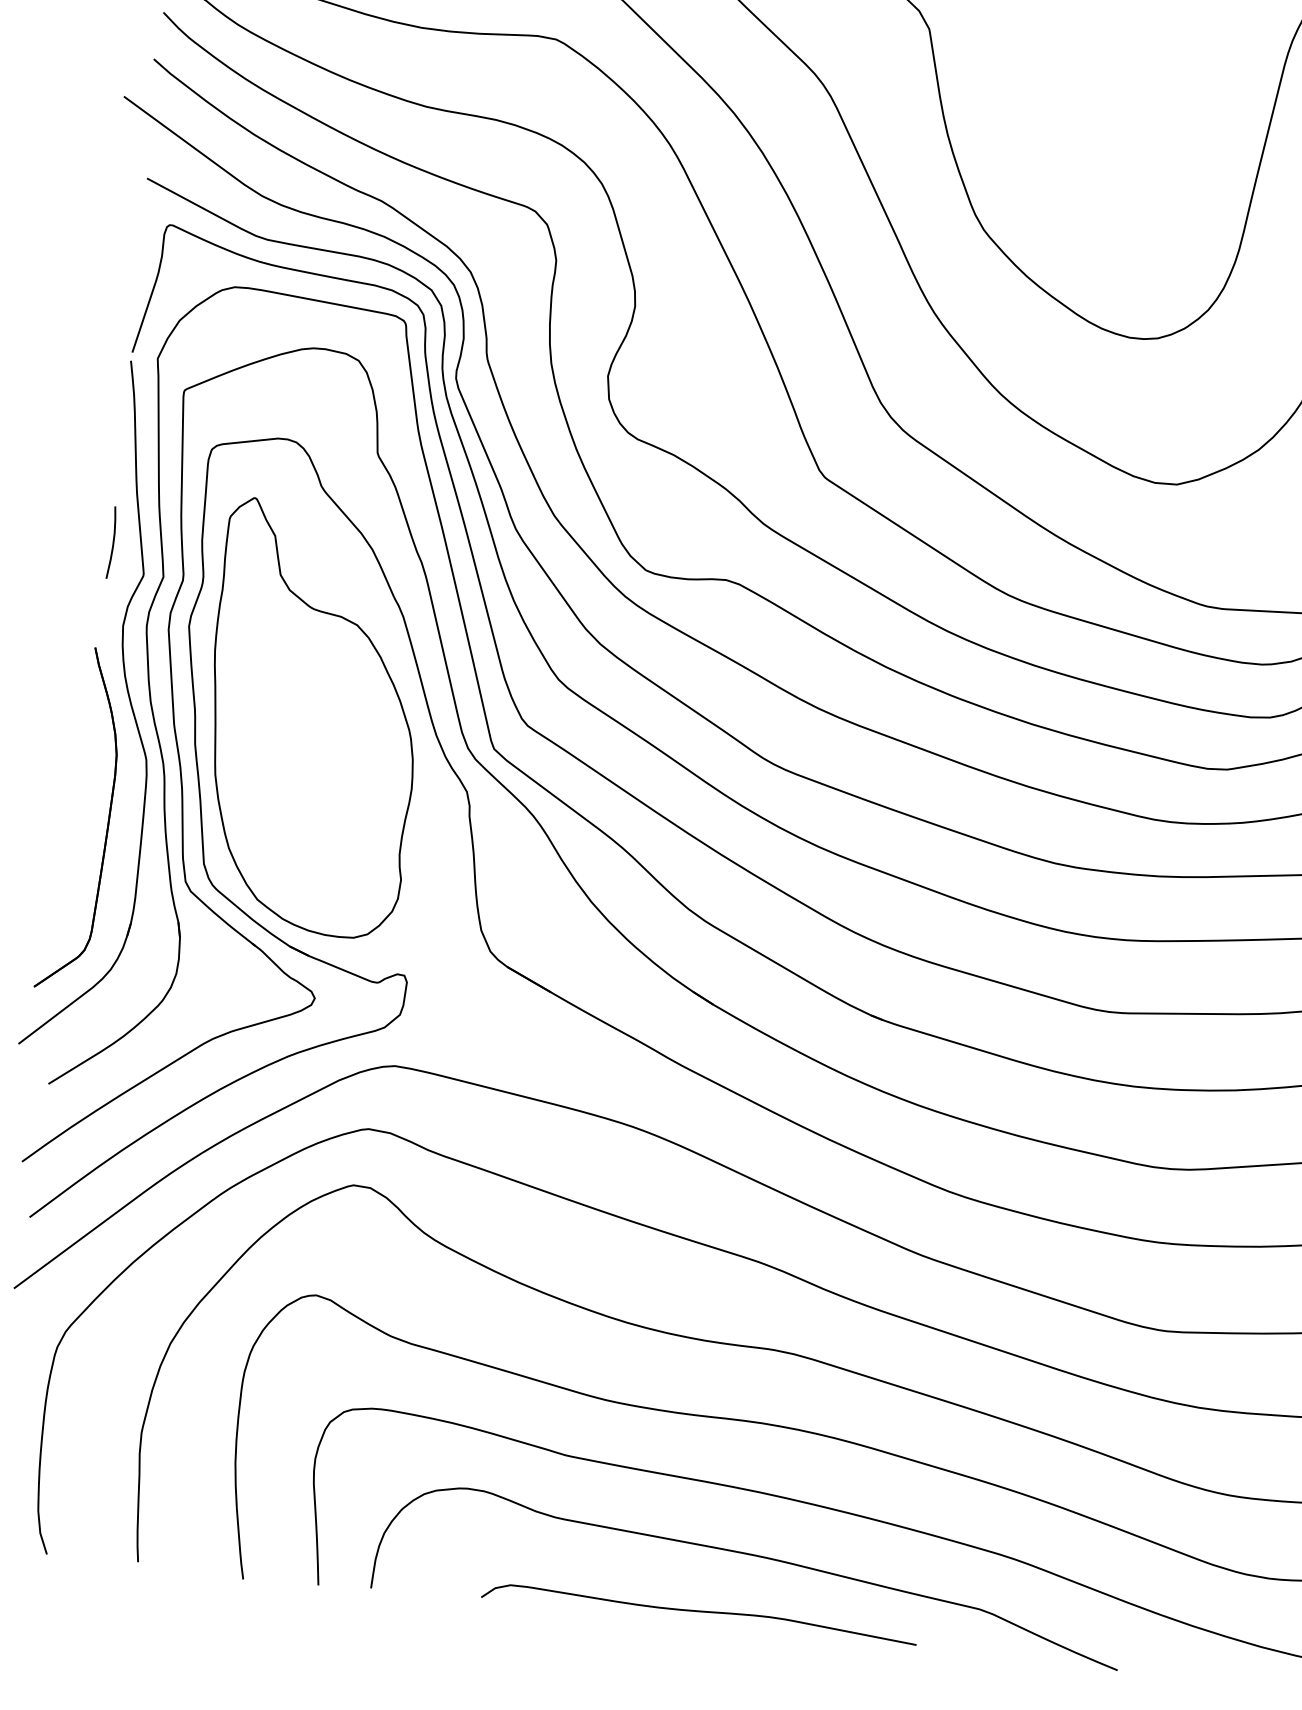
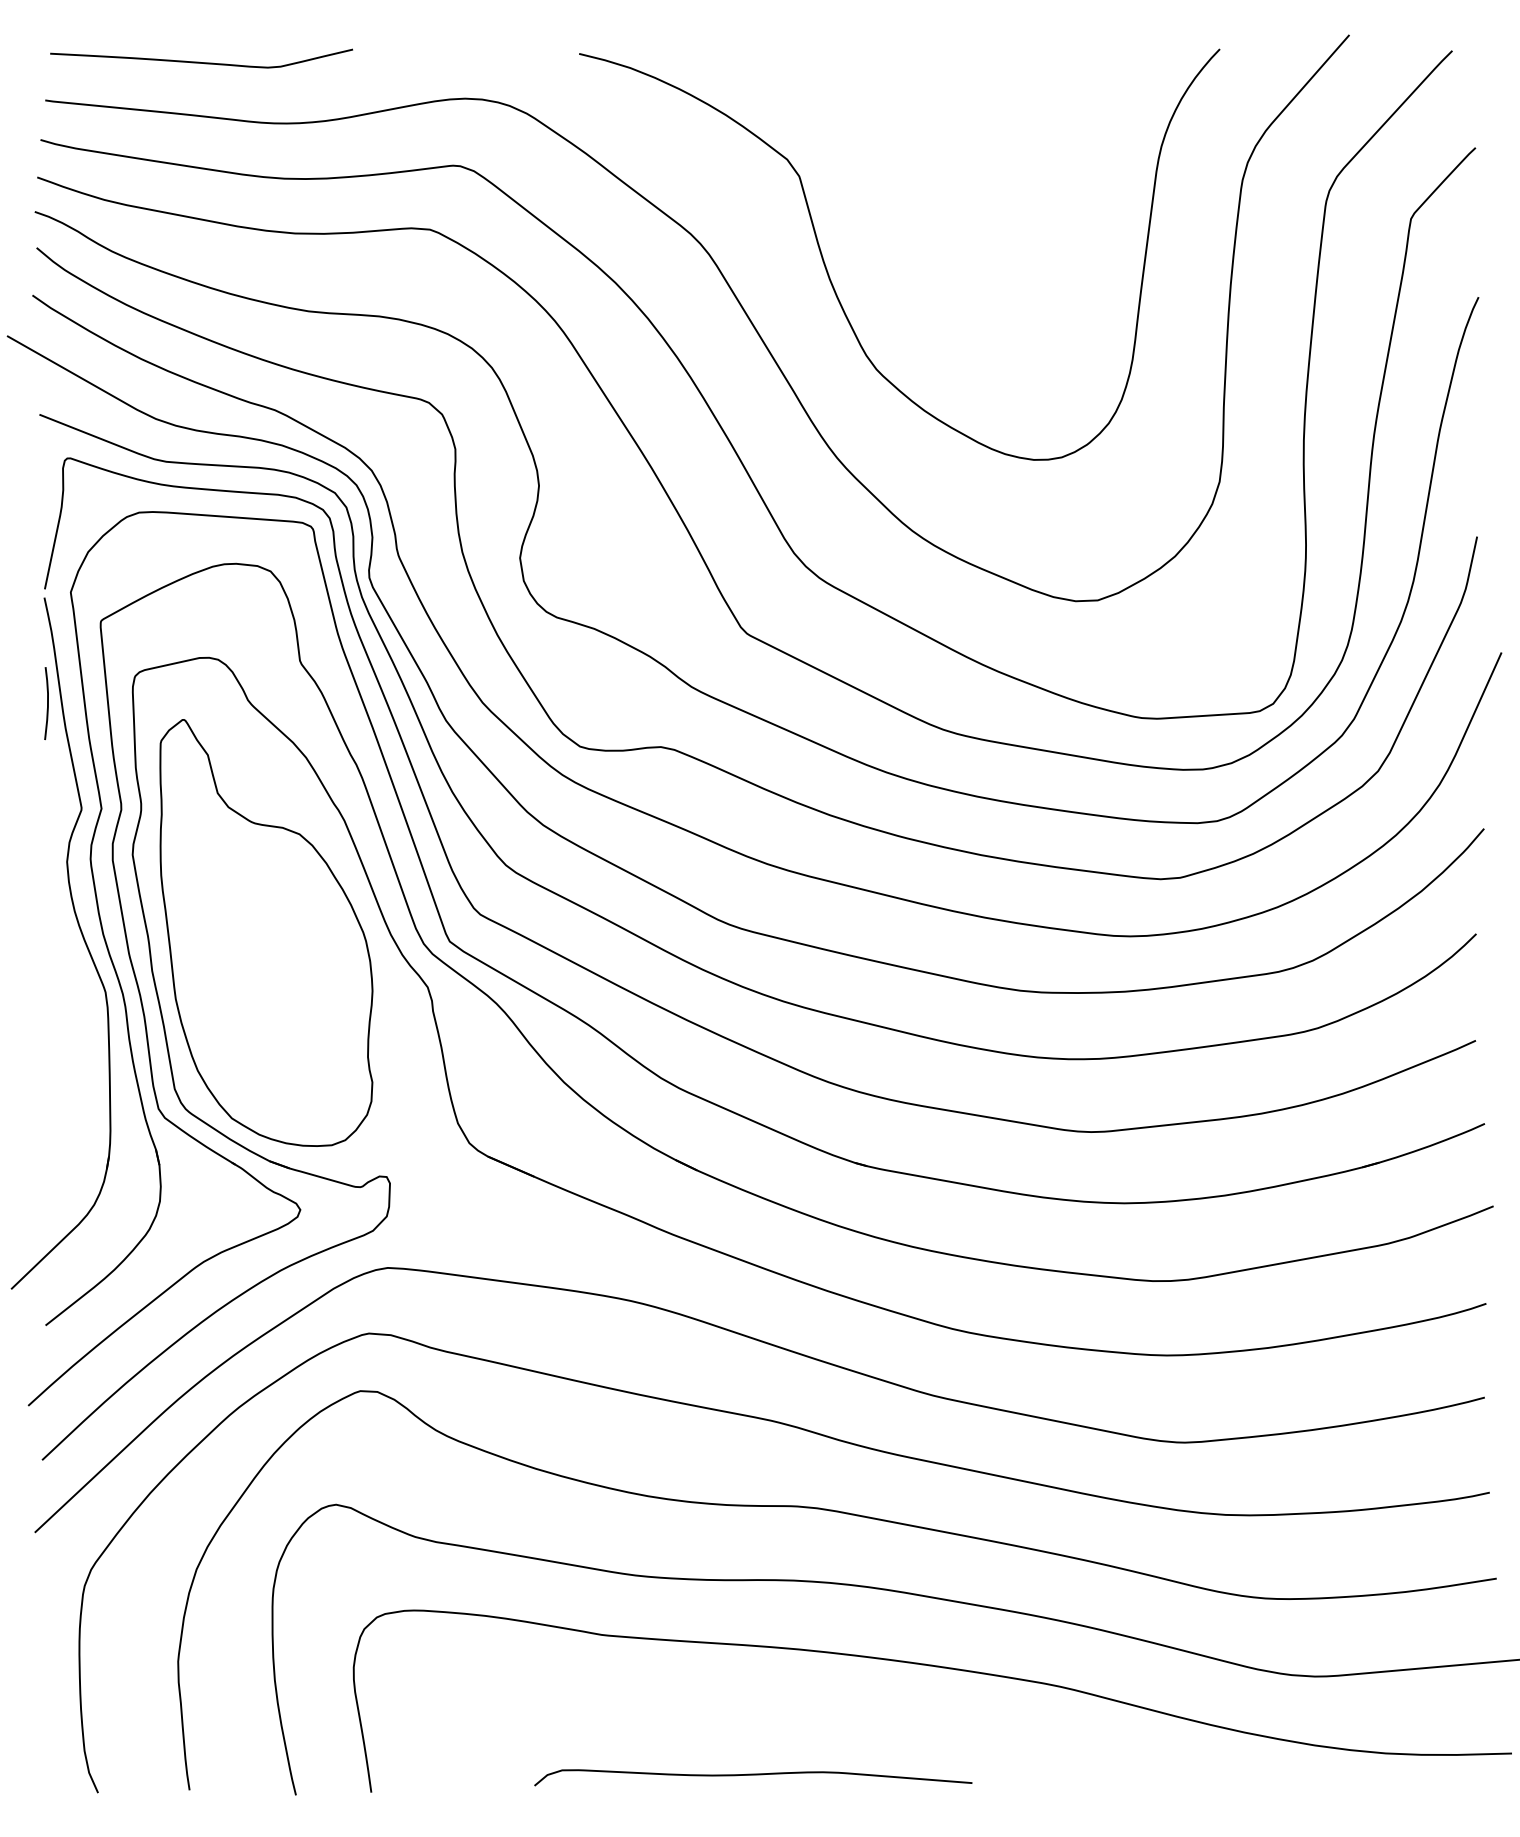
curve: (113, 542) -> (47, 703), moved
part: (107, 822) -> (74, 1058), removed
curve: (752, 1556) -> (799, 1713), removed

